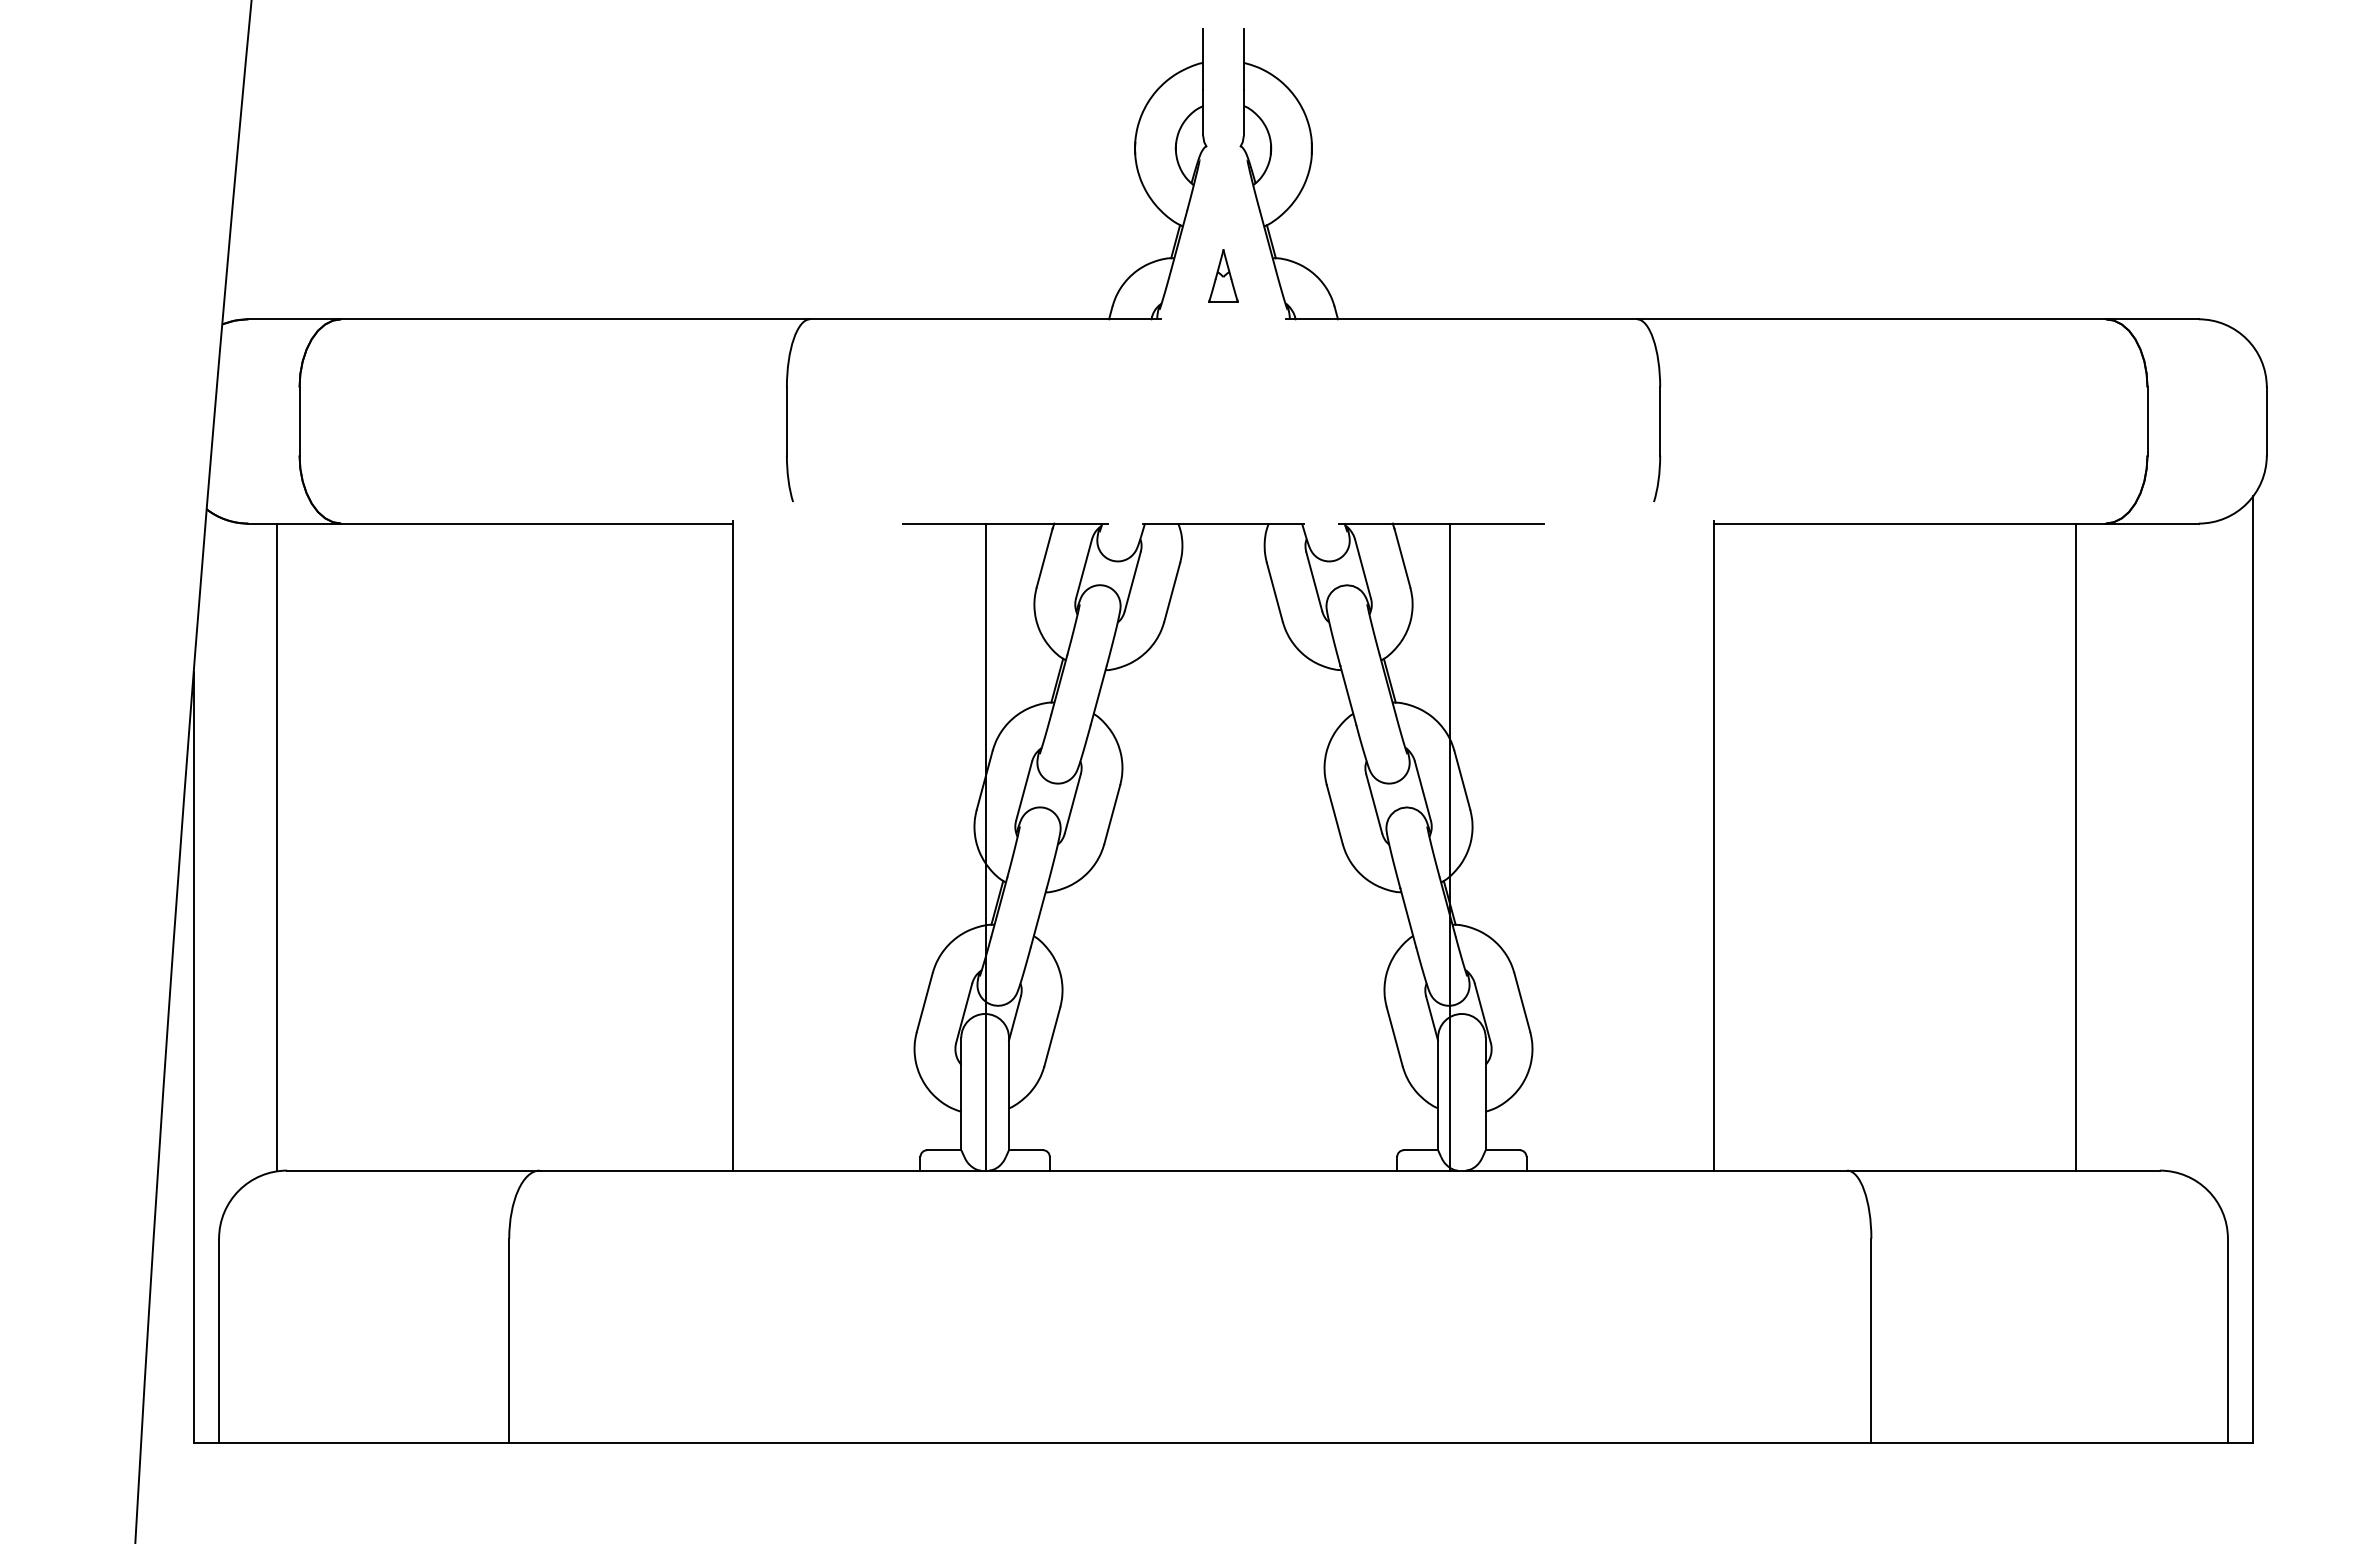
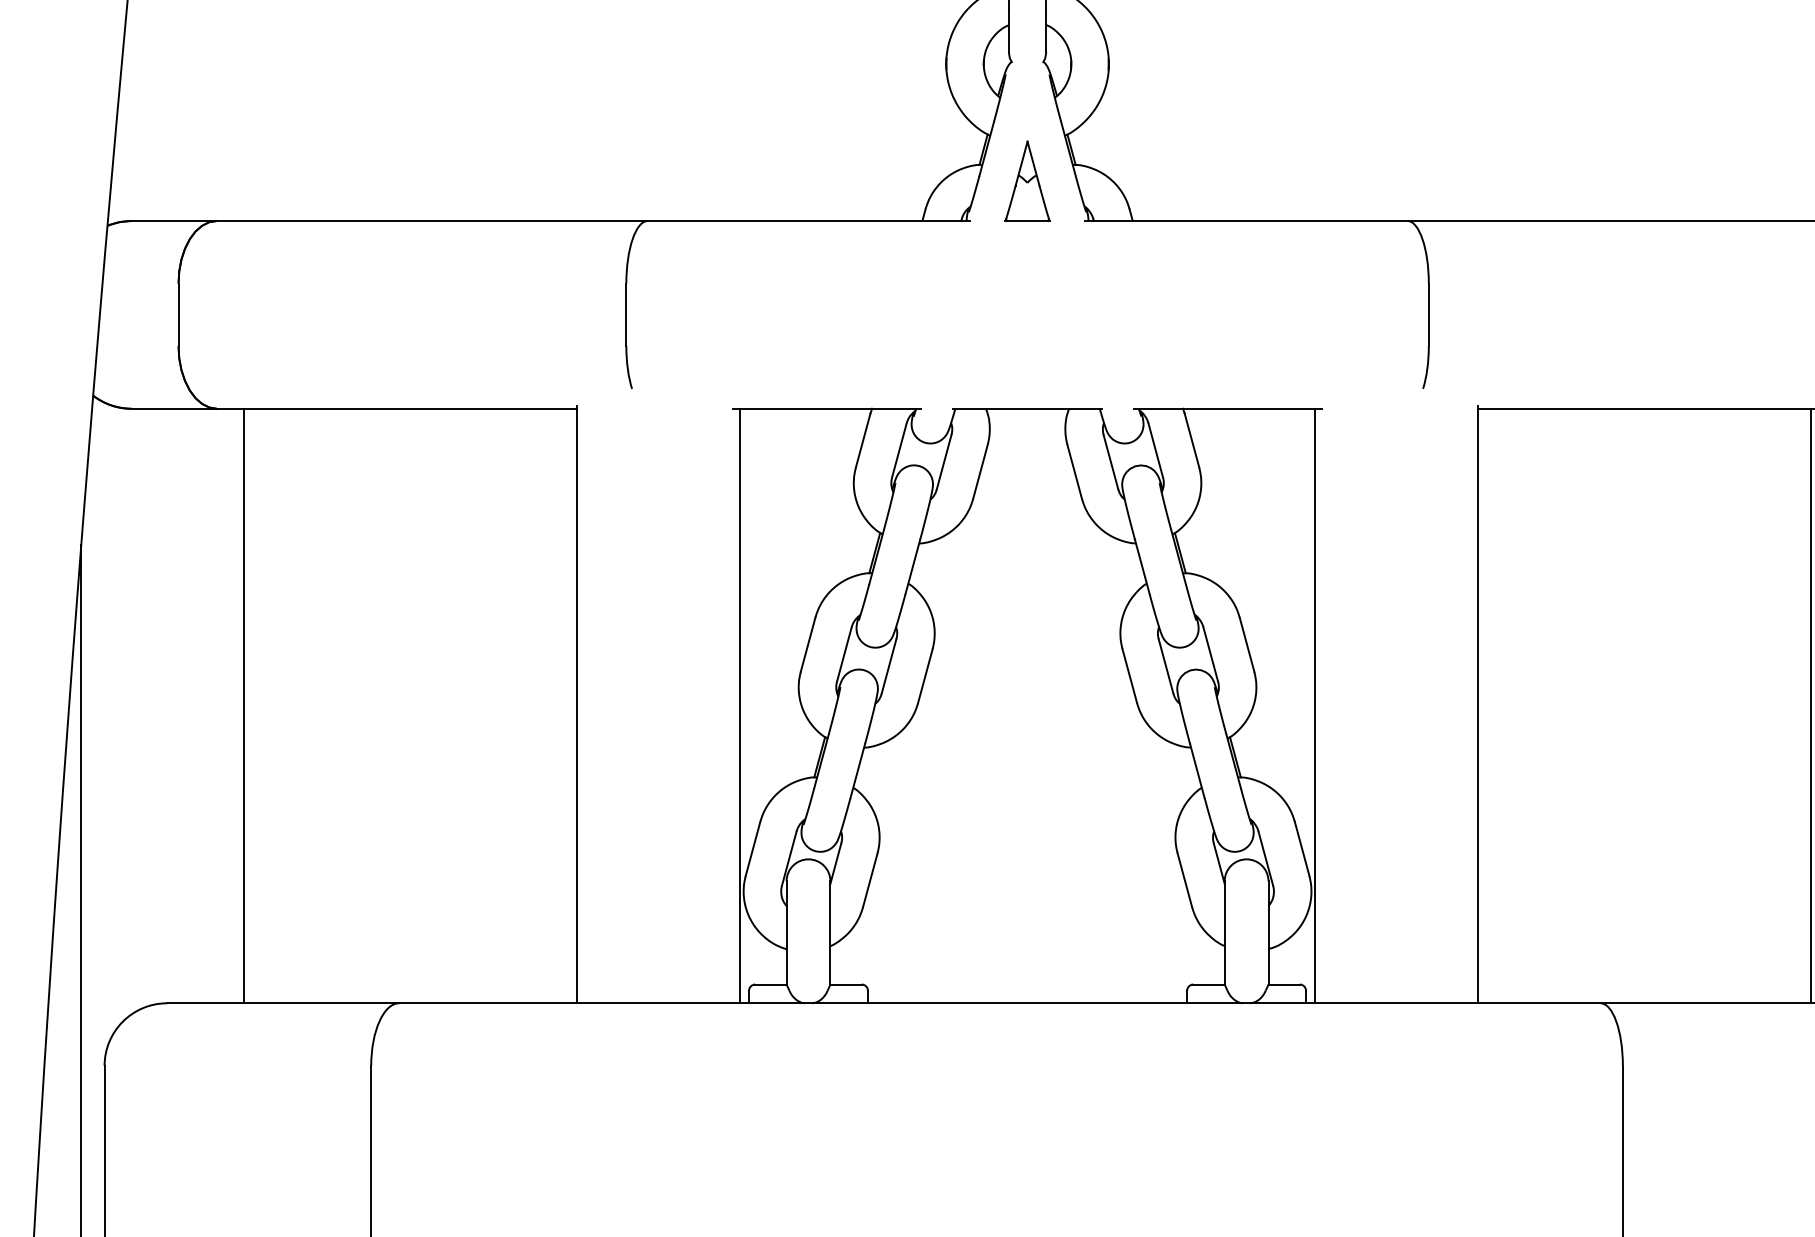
part: (1223, 275) -> (1027, 180), size x1.67
line: (276, 846) -> (243, 705), moved
line: (986, 846) -> (739, 705), moved
line: (1449, 846) -> (1315, 705), moved

